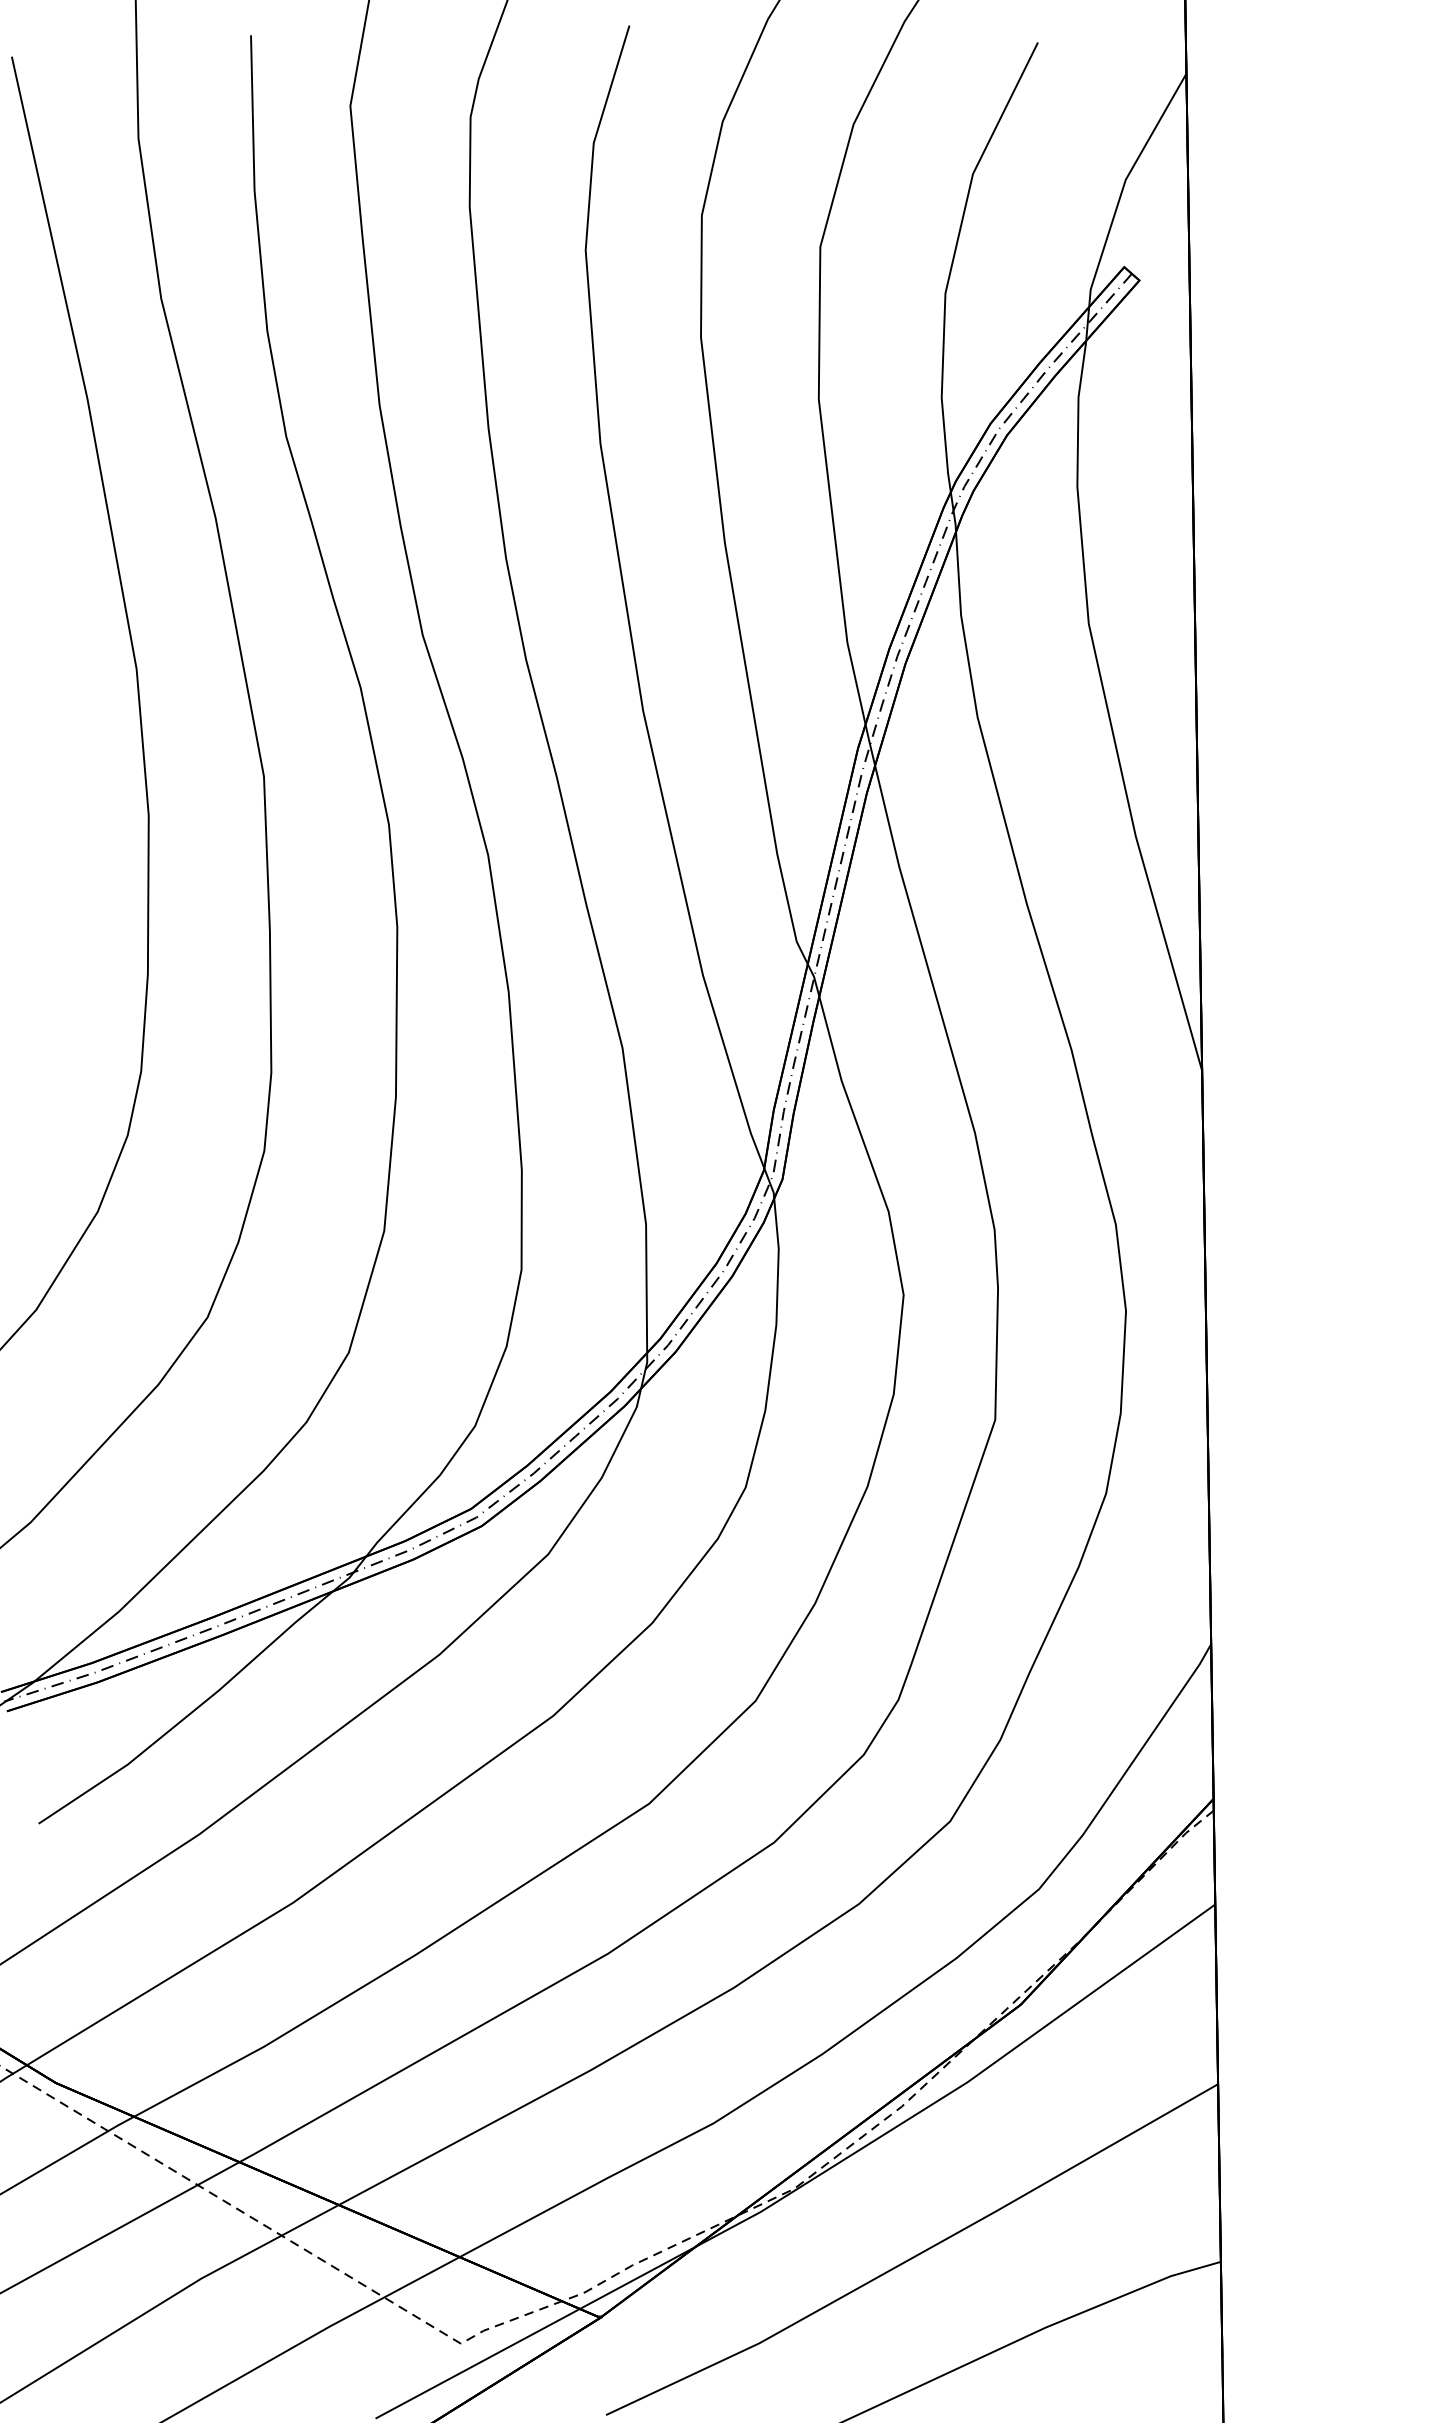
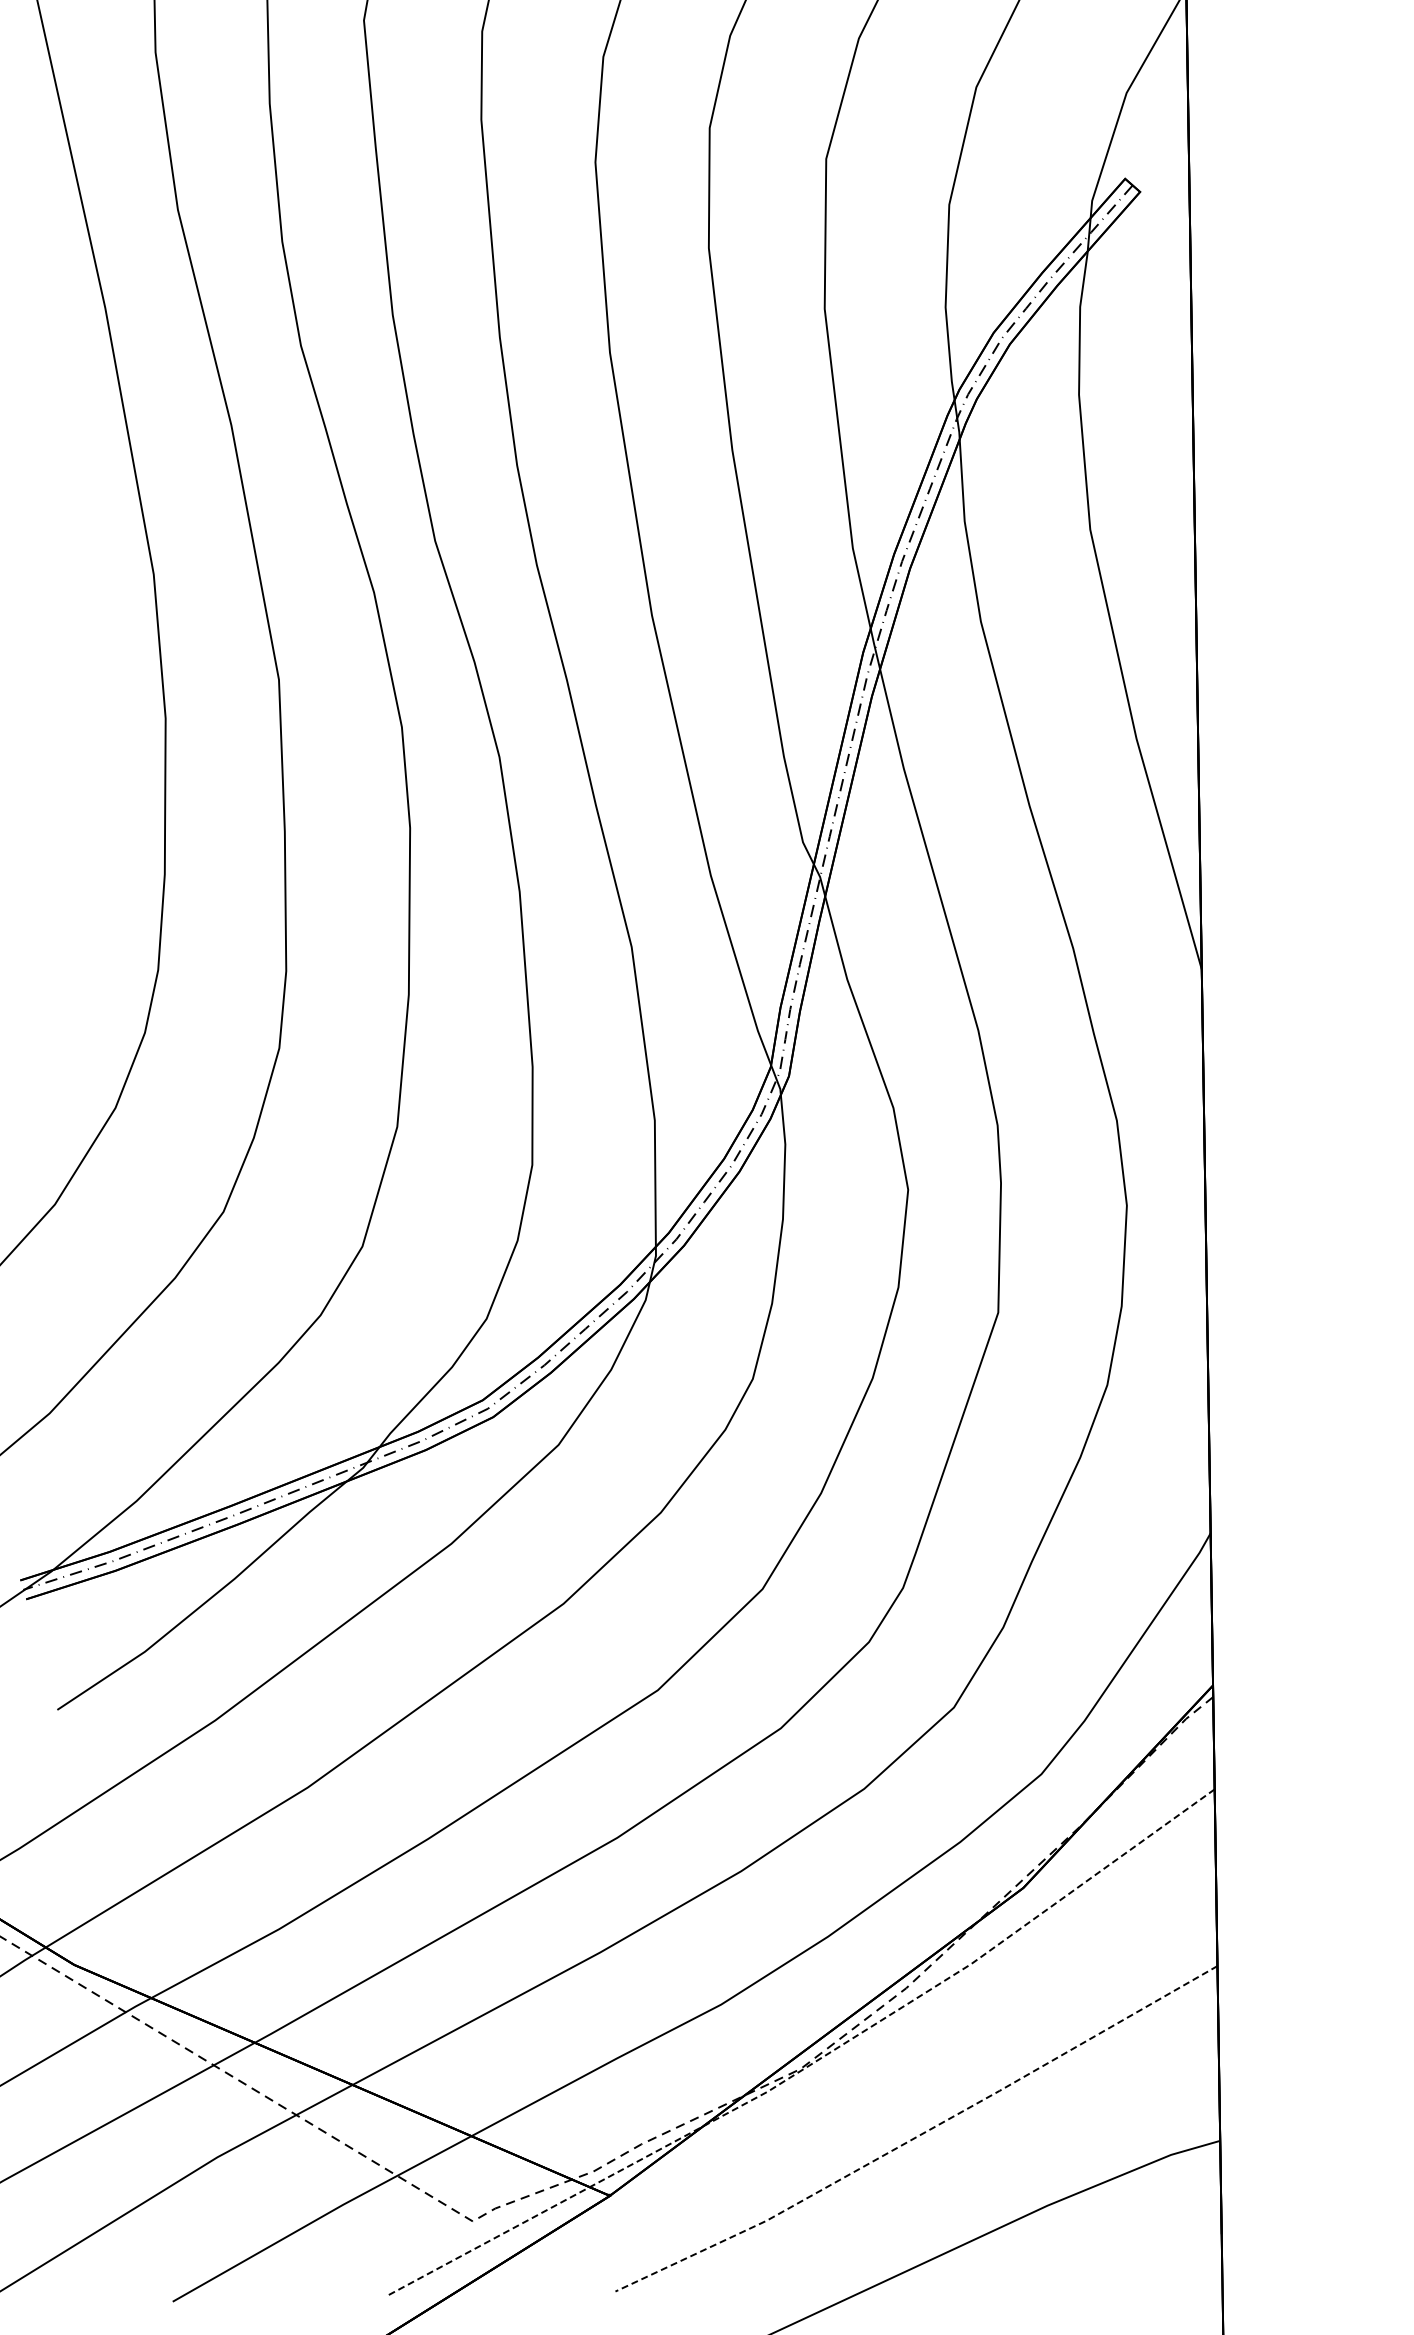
line: (807, 2182) -> (813, 2062), solid -> dashed
line: (915, 2256) -> (919, 2135), solid -> dashed

